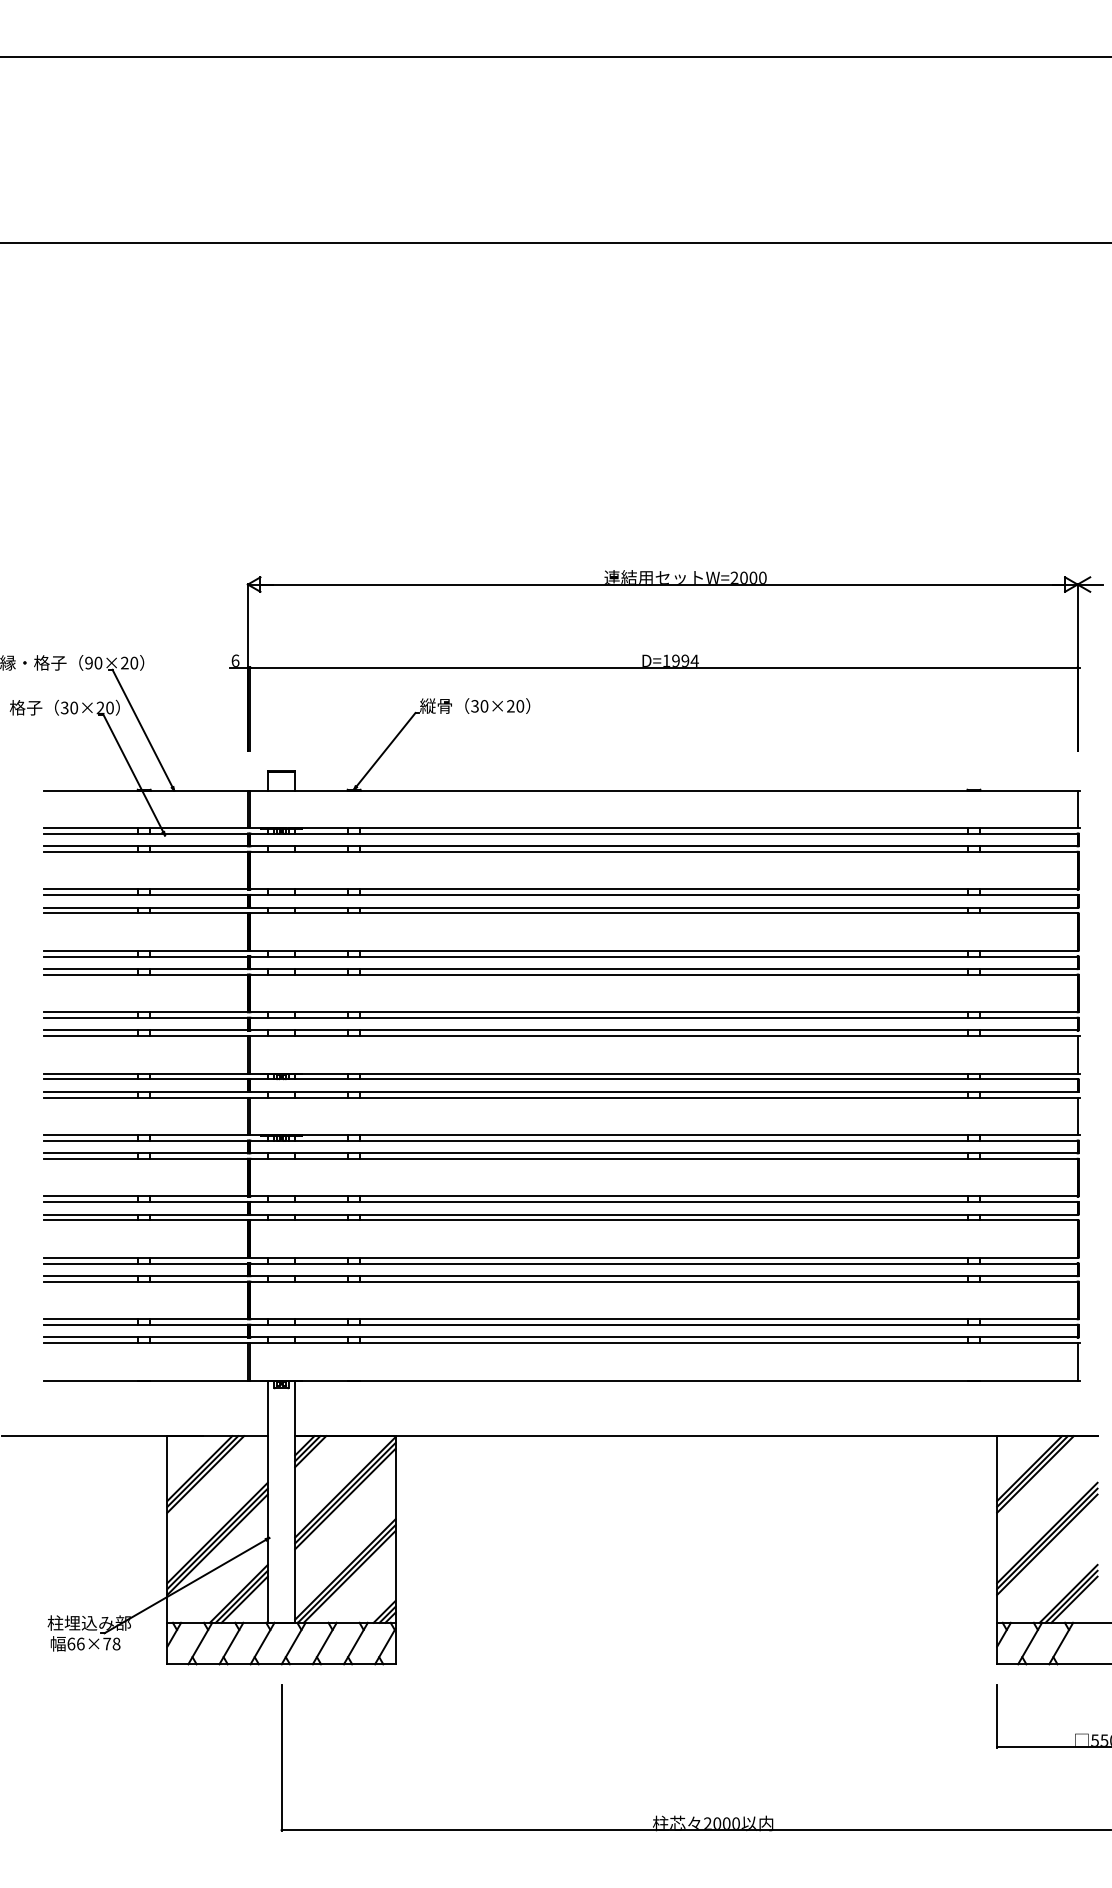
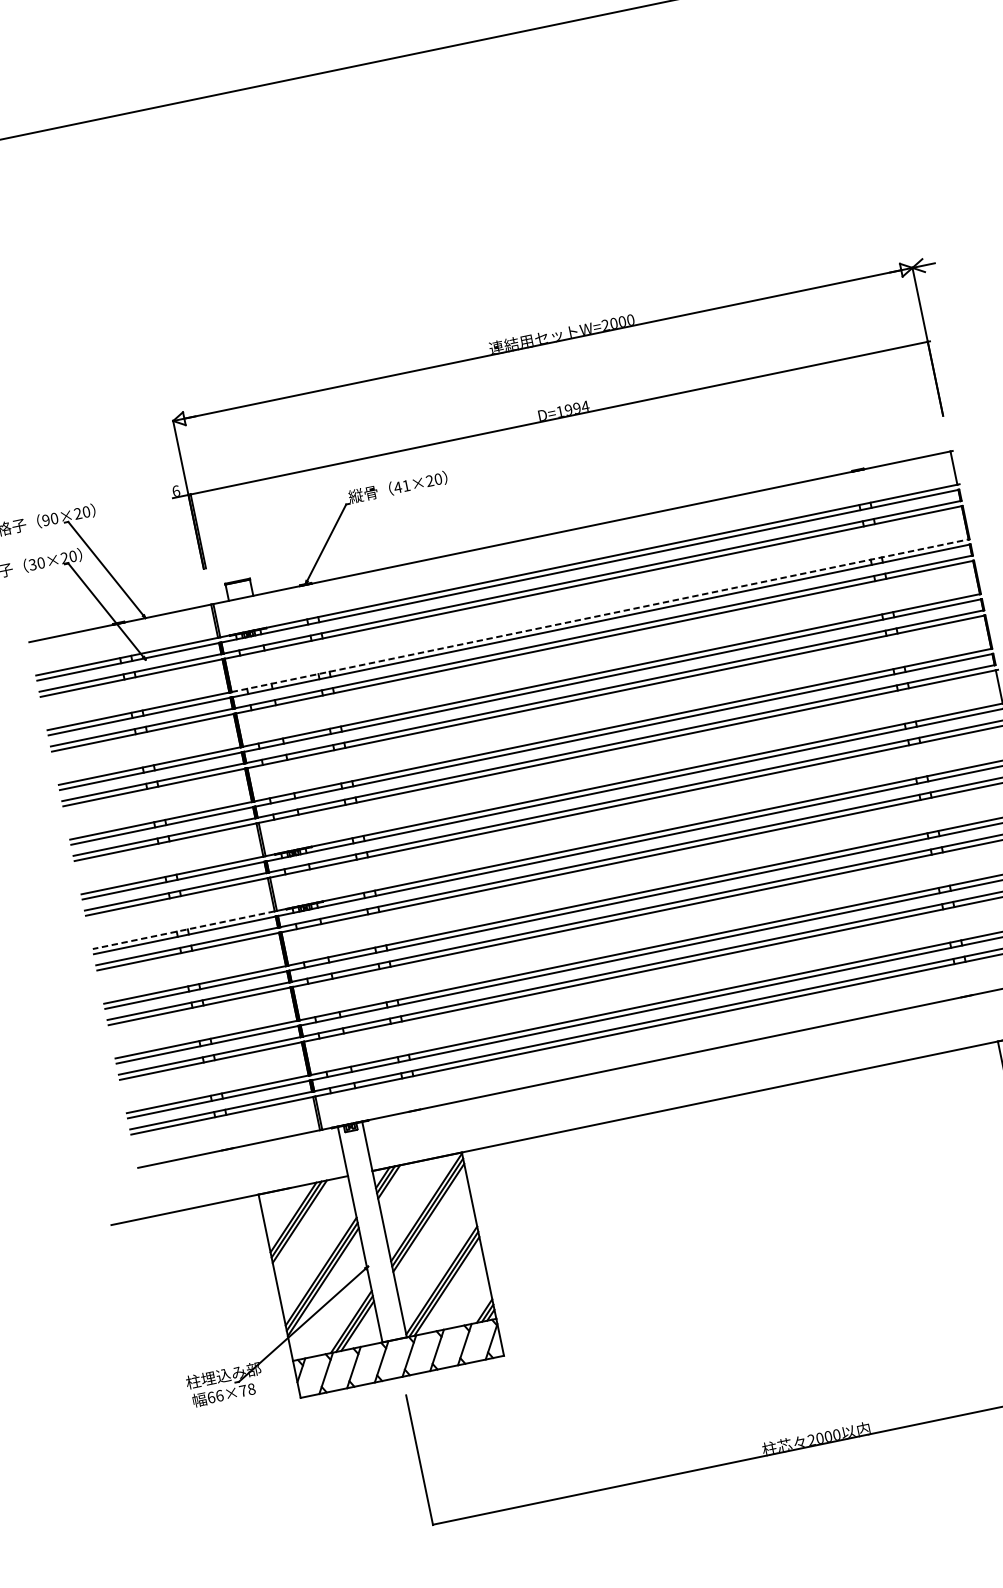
text: (479, 706) -> (402, 486), 30×20 -> 41×20
line: (664, 889) -> (600, 615), solid -> dashed
line: (145, 1134) -> (183, 929), solid -> dashed

